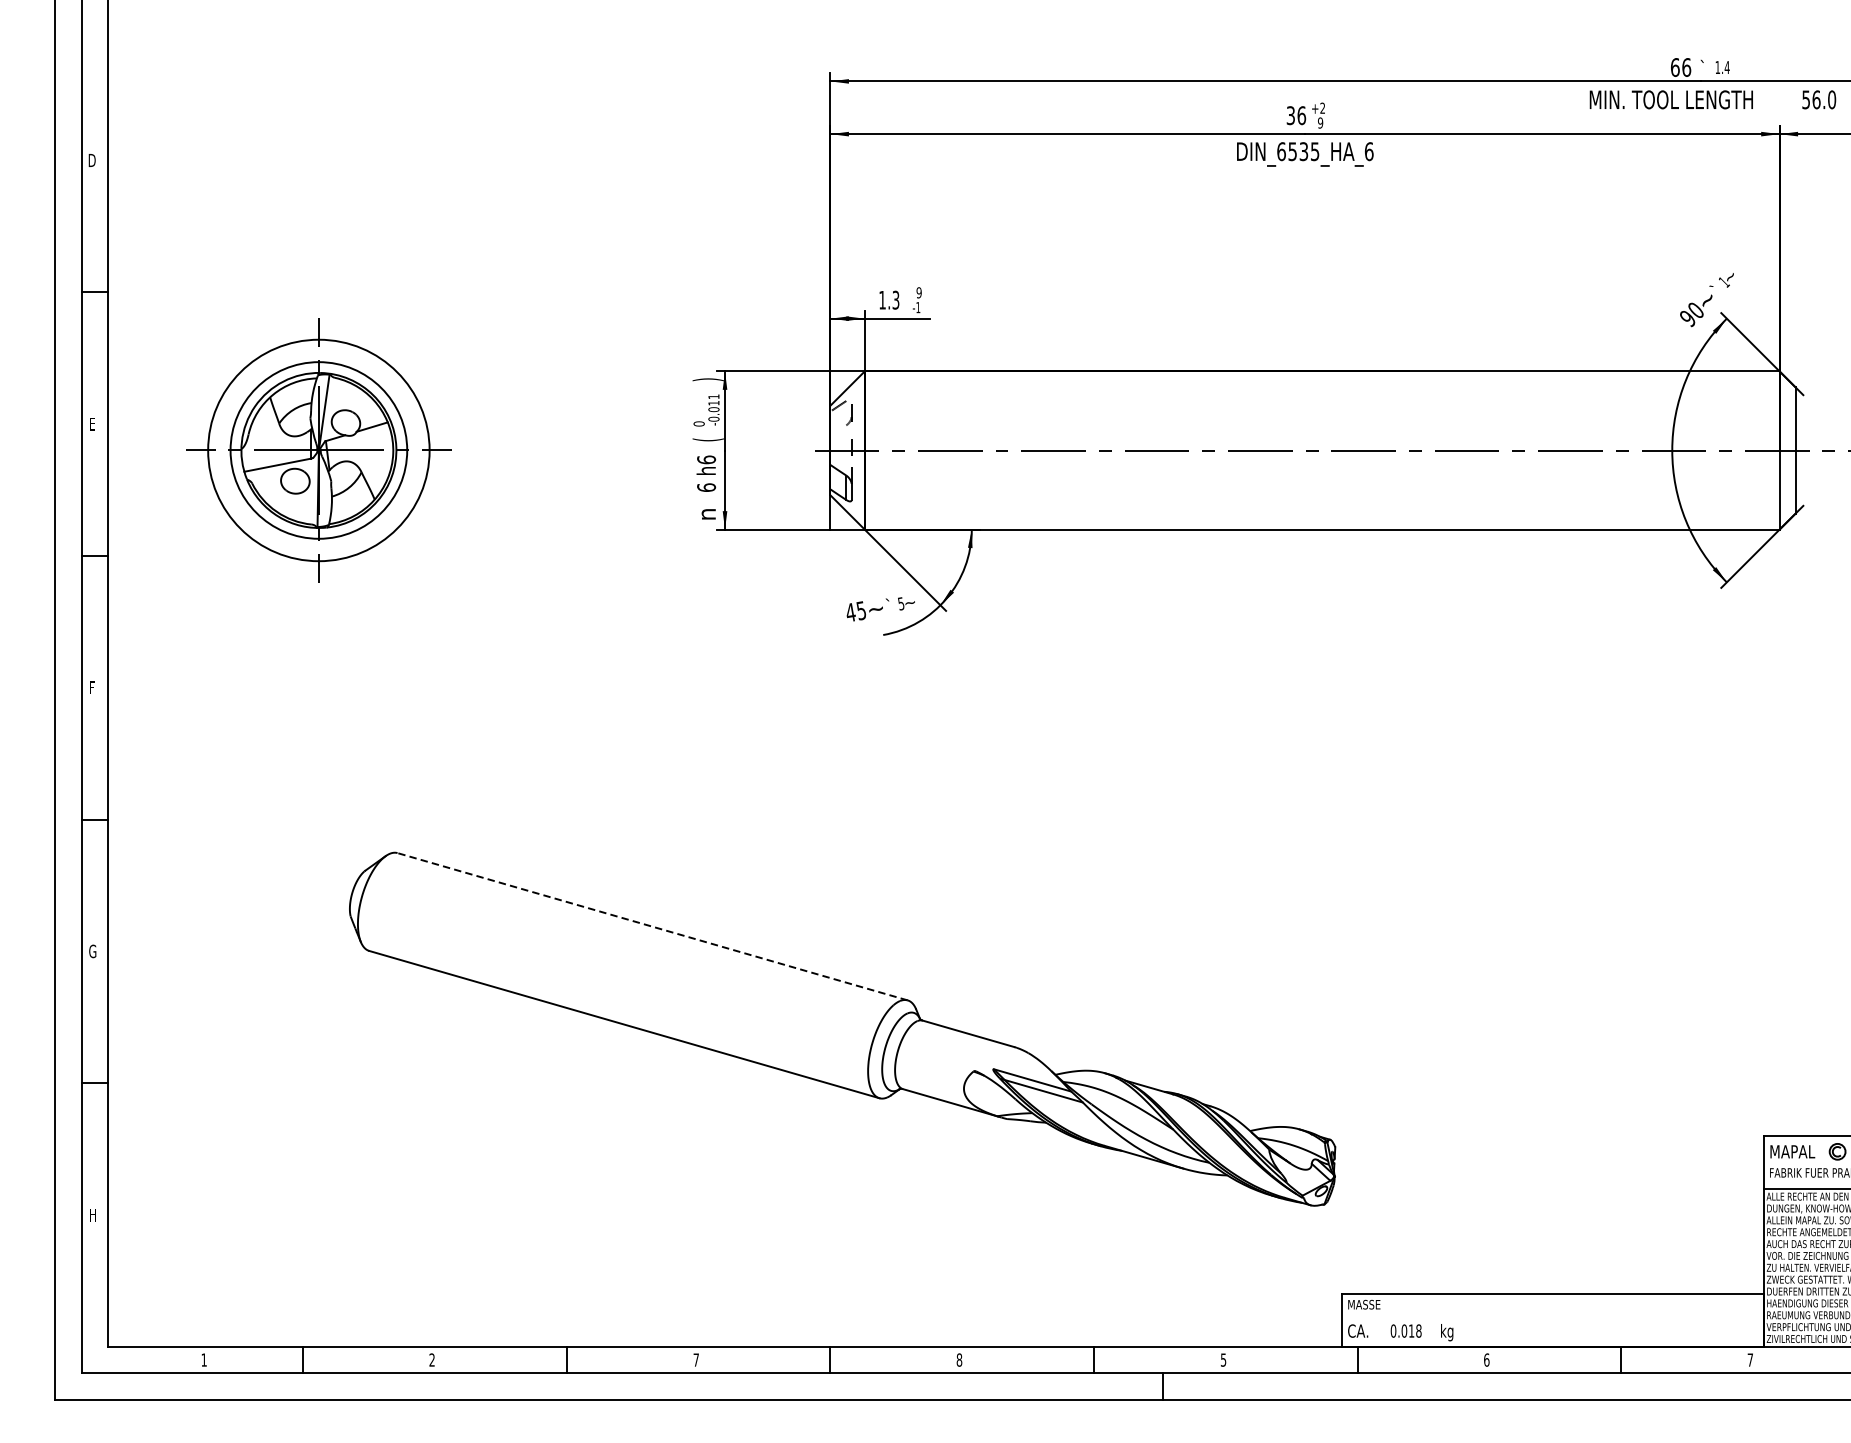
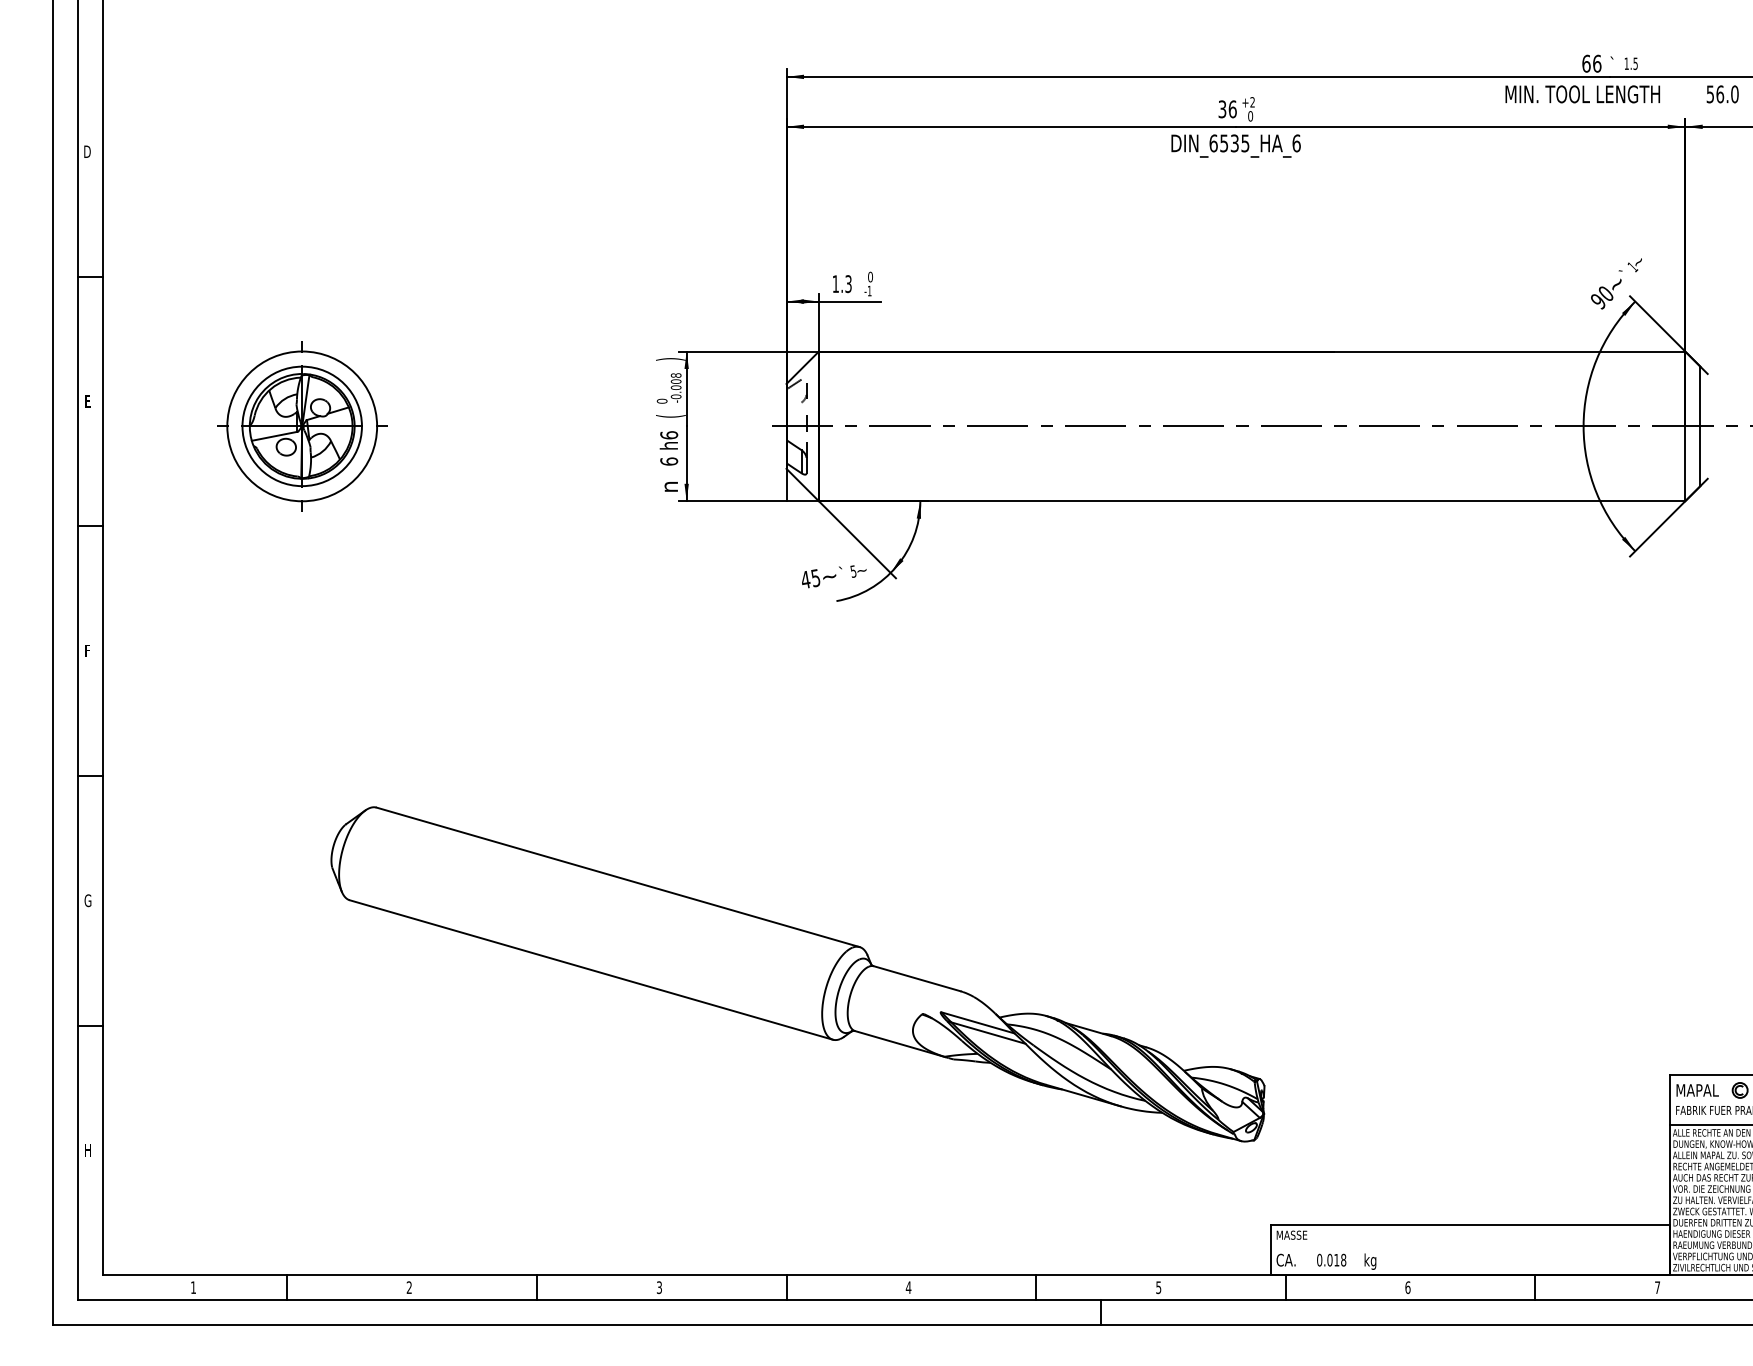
text: (1727, 67) -> (1635, 63), 1.4 -> 1.5
text: (1320, 123) -> (1250, 116), 9 -> 0
text: (919, 293) -> (870, 277), 9 -> 0
text: (713, 399) -> (675, 378), -0.011 -> -0.008
part: (319, 450) -> (302, 426), size x0.71
line: (651, 926) -> (617, 877), dashed -> solid
text: (695, 1359) -> (658, 1287), 7 -> 3
text: (959, 1359) -> (908, 1287), 8 -> 4

